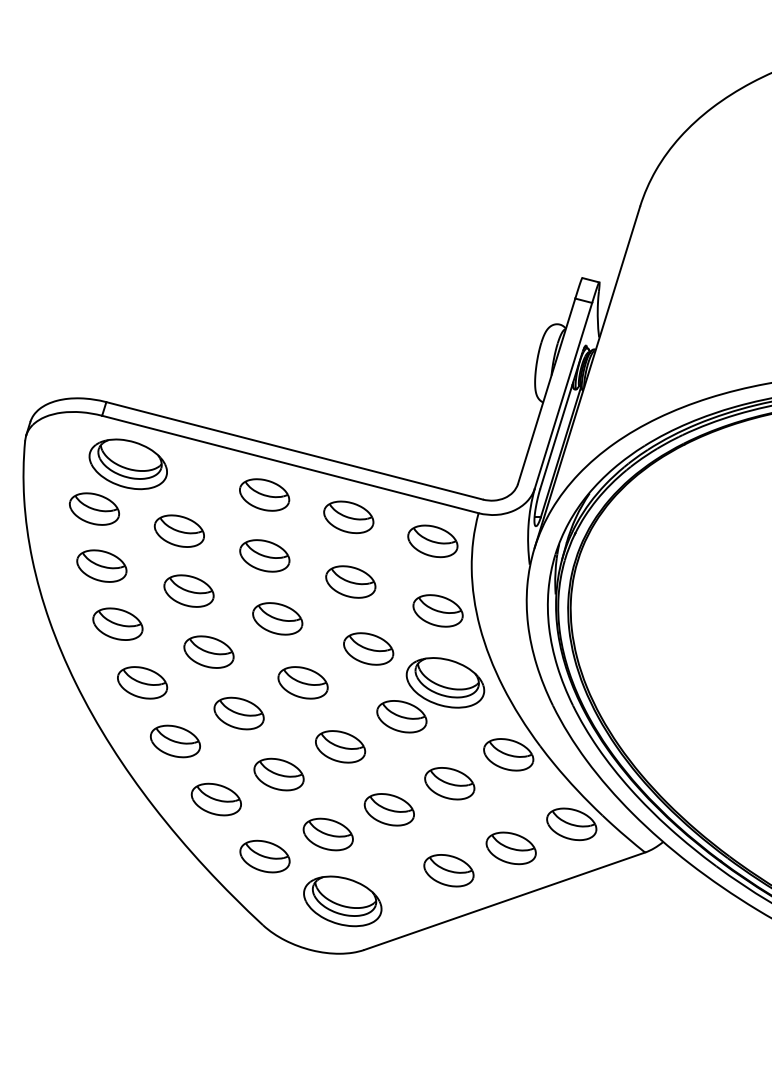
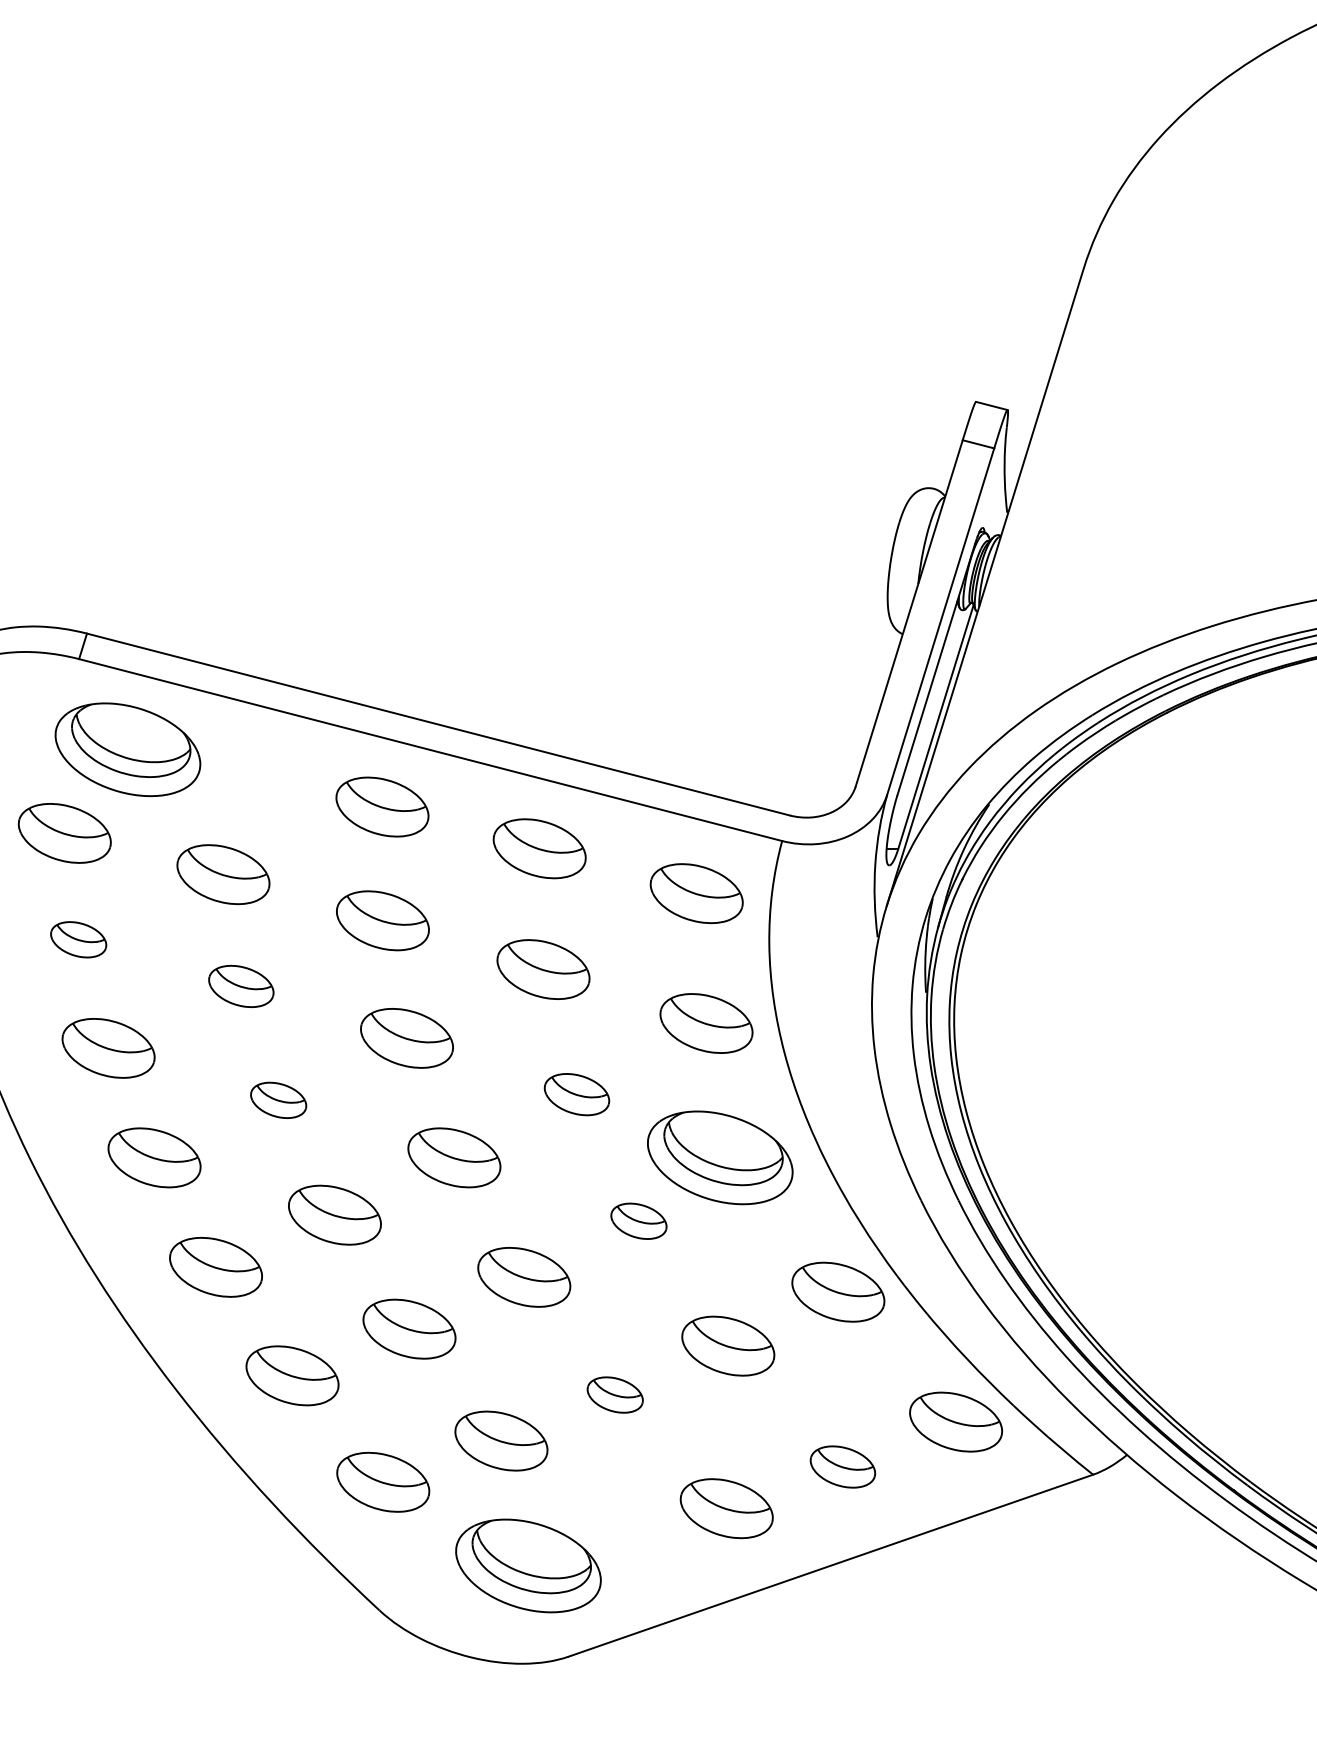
part: (101, 565) -> (77, 938), size x0.6
part: (188, 590) -> (240, 985), size x0.7
part: (368, 648) -> (576, 1093), size x0.7
part: (208, 651) -> (277, 1099), size x0.6
part: (401, 716) -> (638, 1220), size x0.6
part: (388, 809) -> (613, 1394), size x0.6
part: (510, 848) -> (841, 1467), size x0.7

